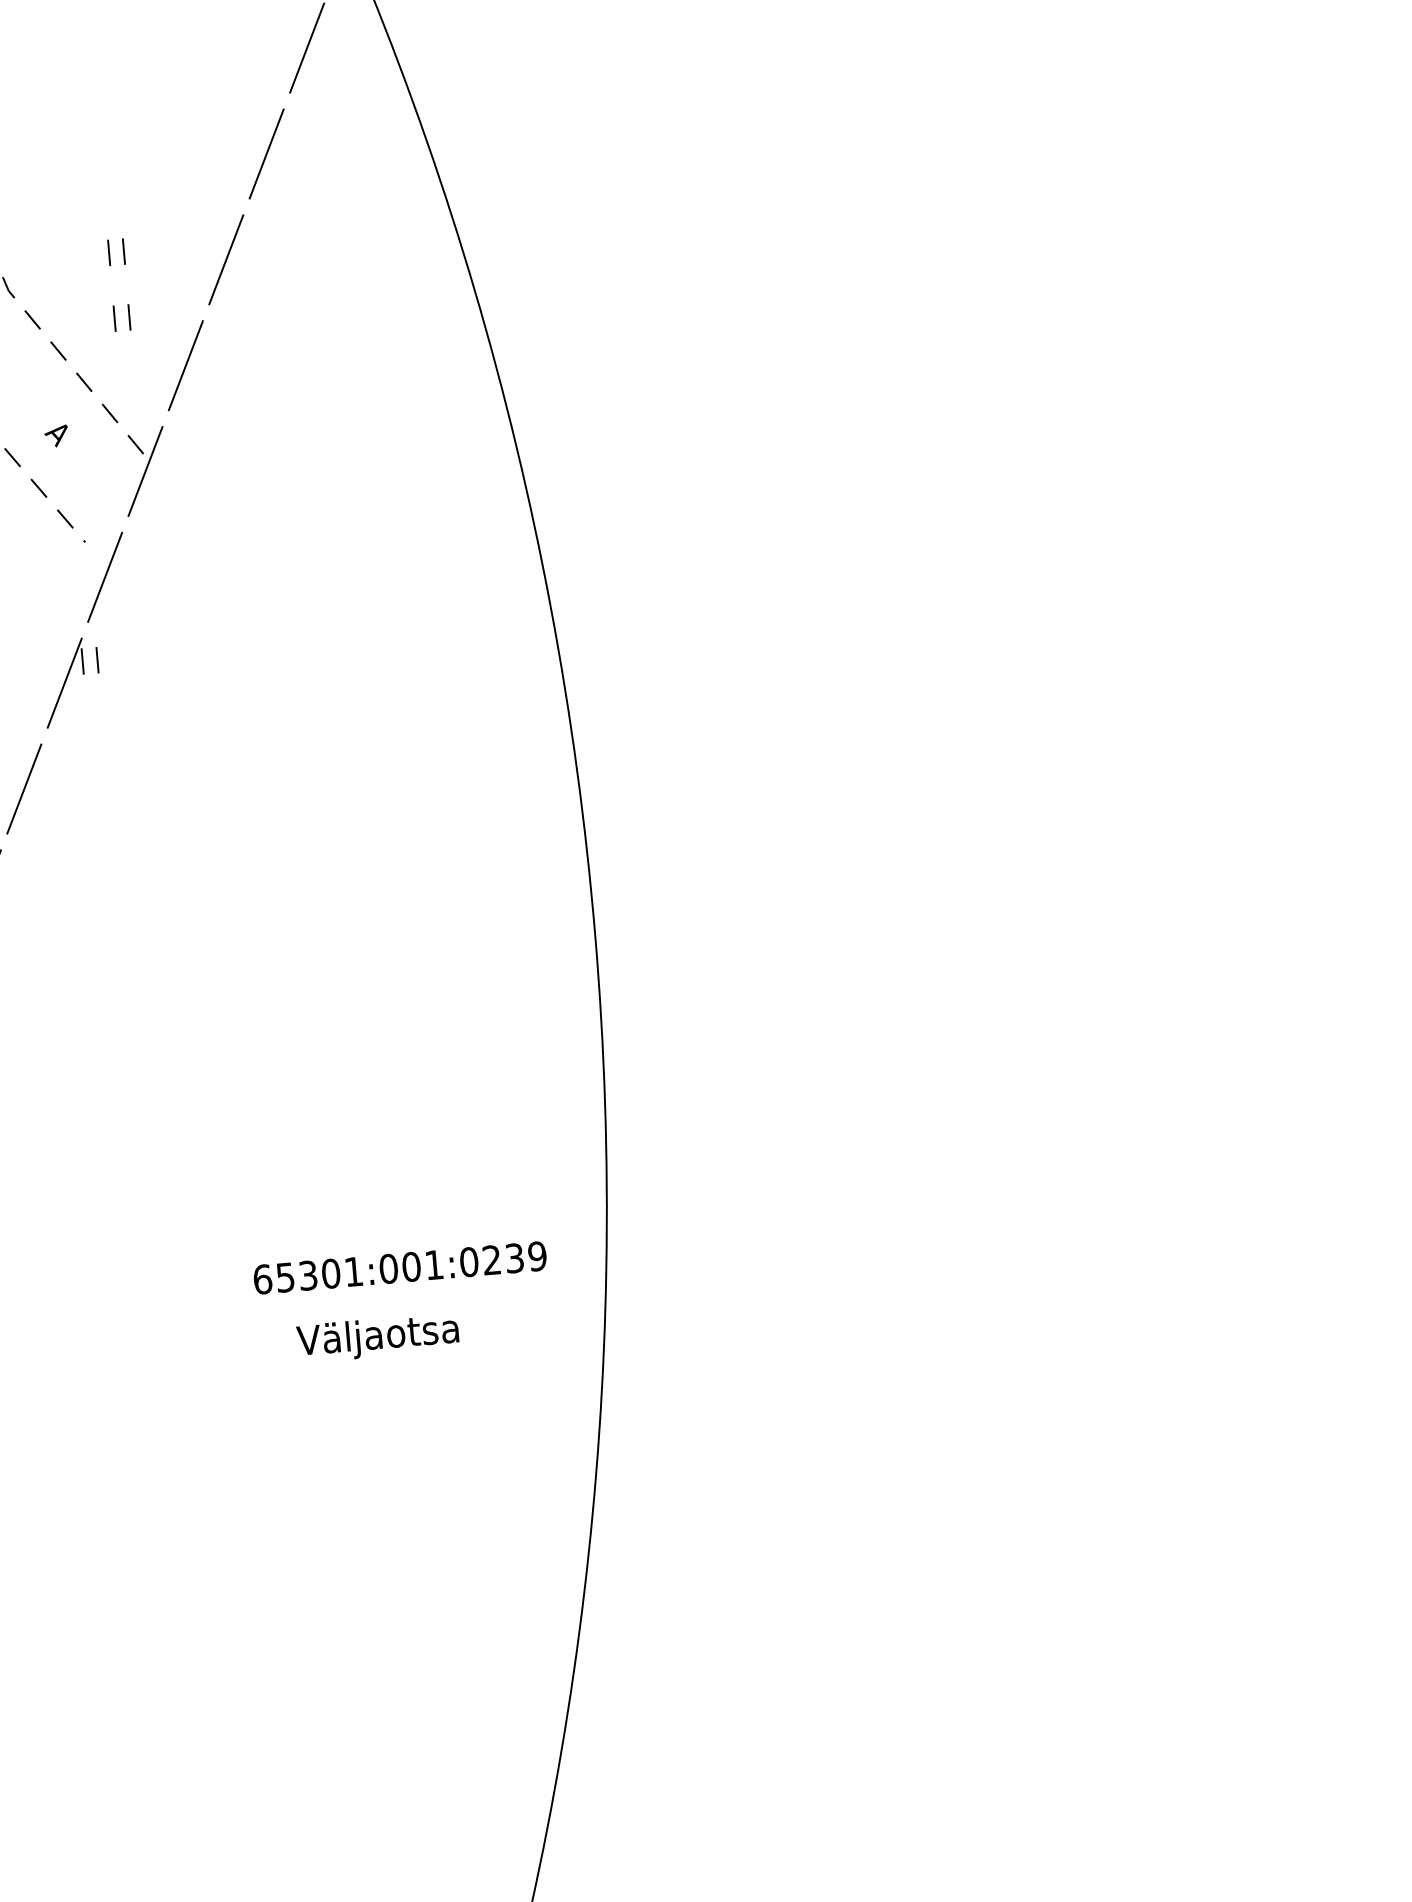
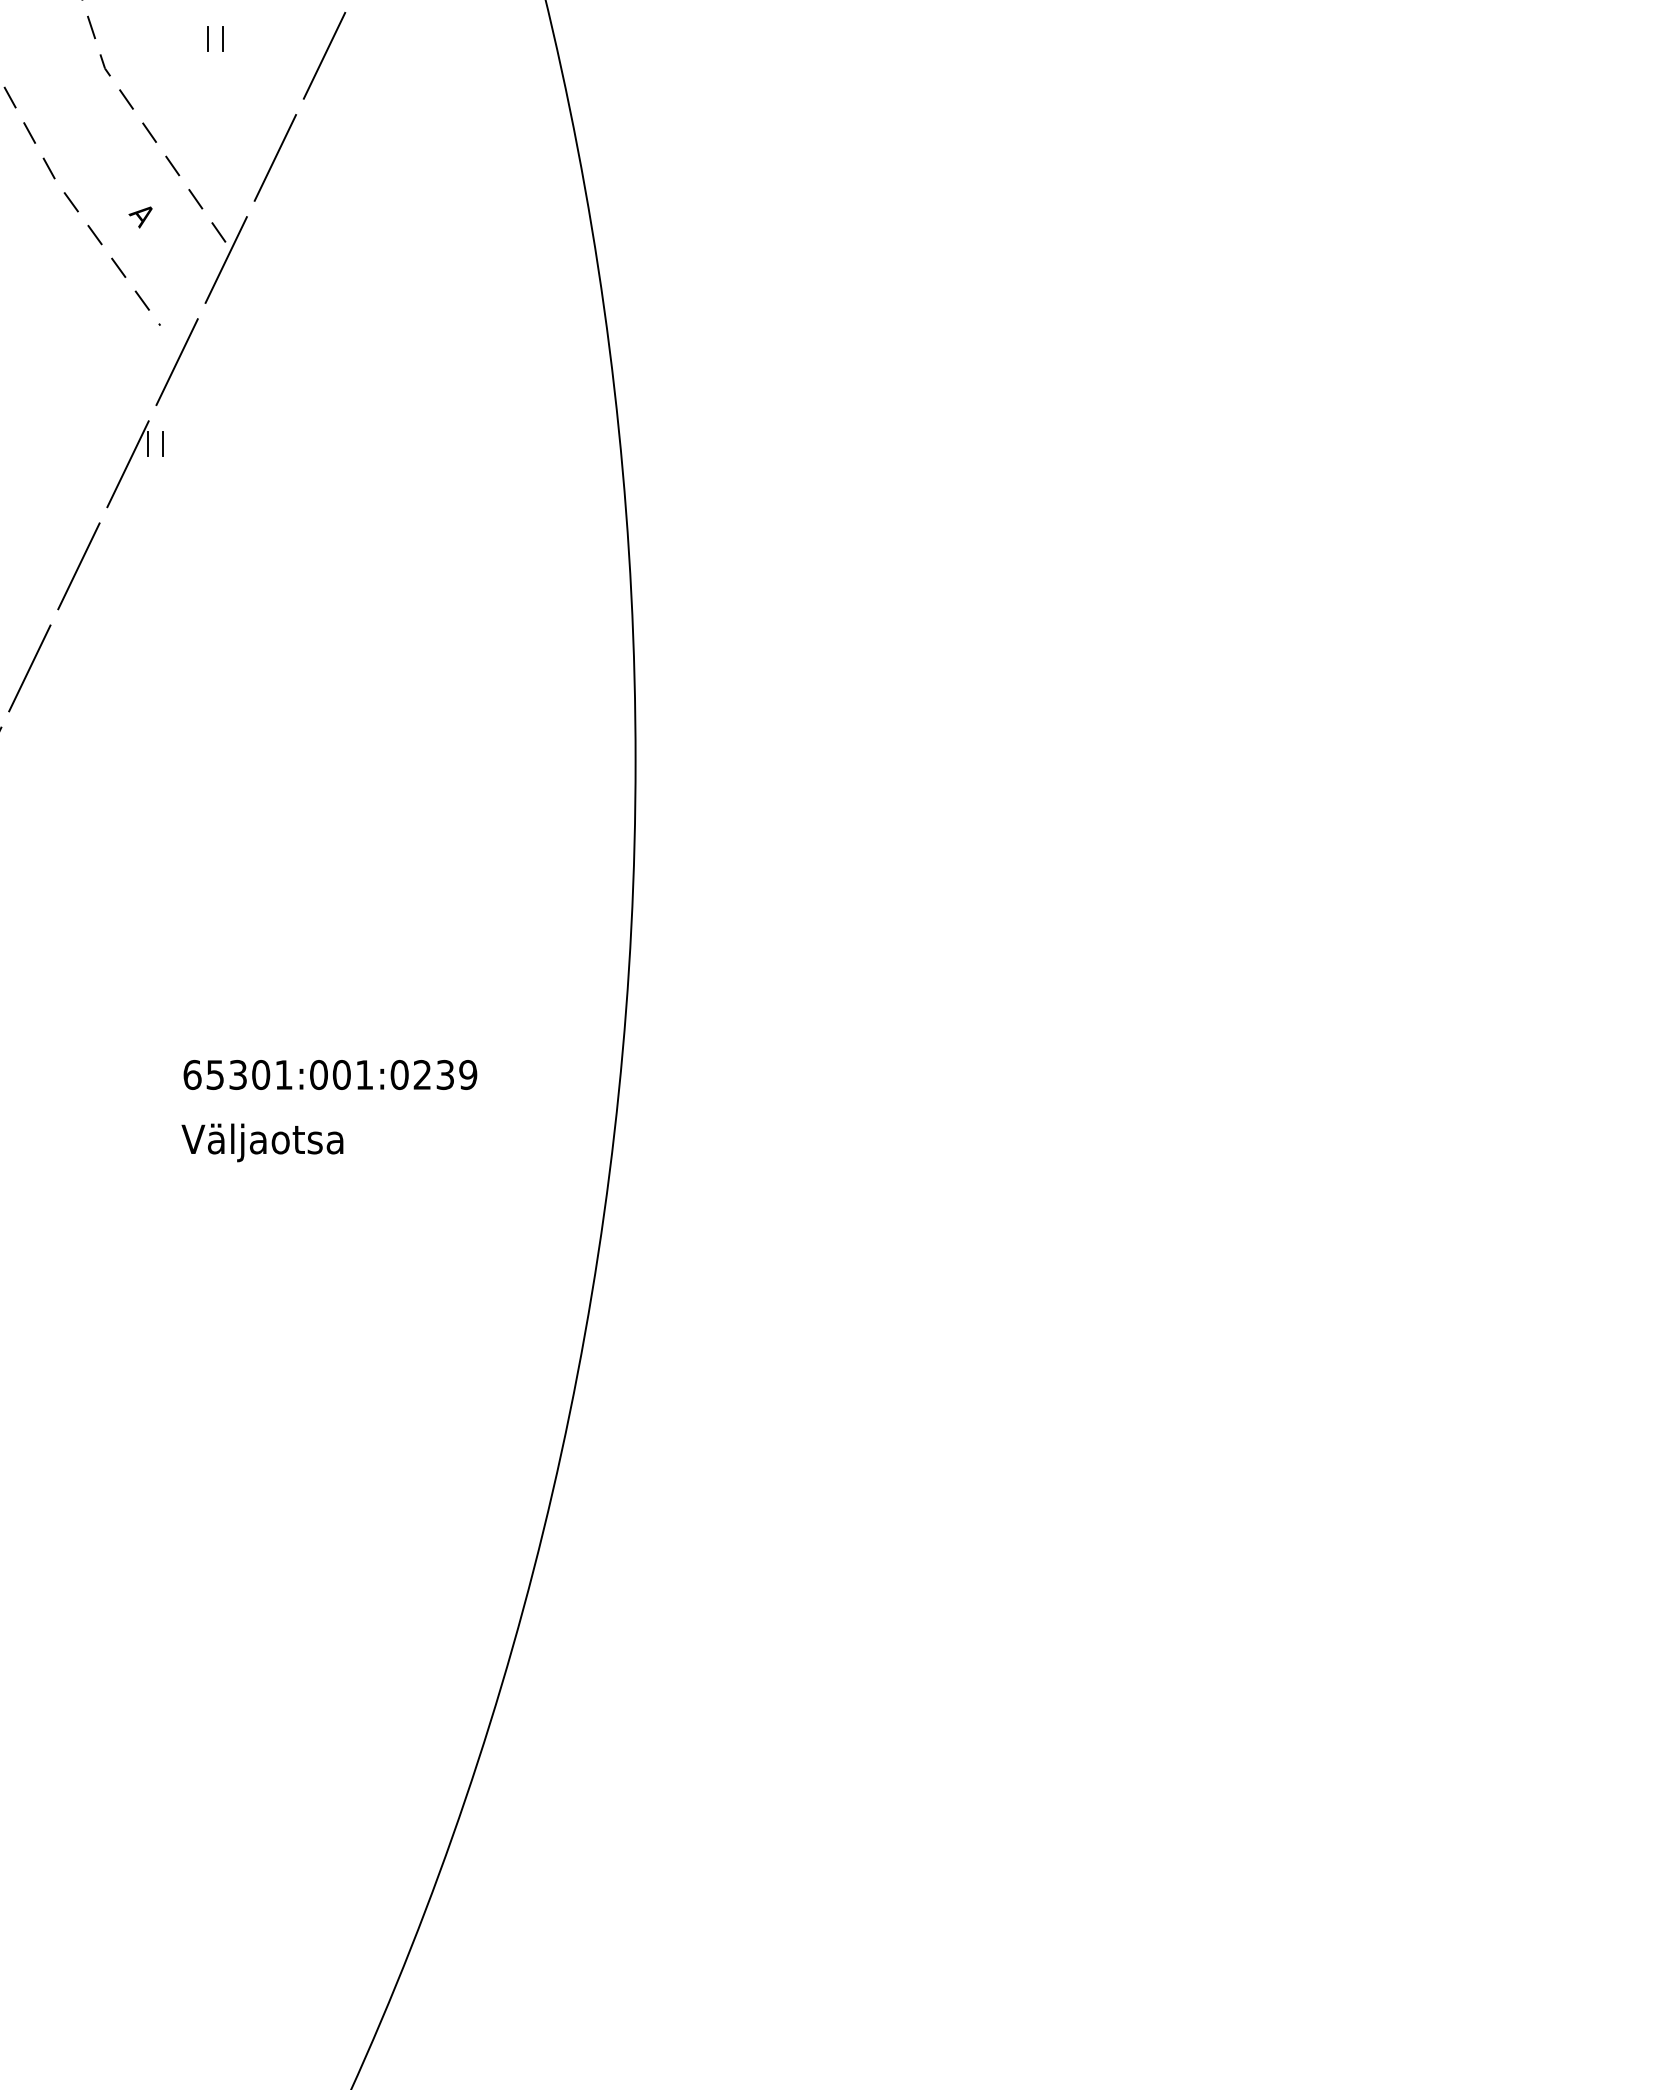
part: (114, 318) -> (208, 104), removed
text: (400, 1267) -> (330, 1074), moved
text: (378, 1337) -> (262, 1142), moved

